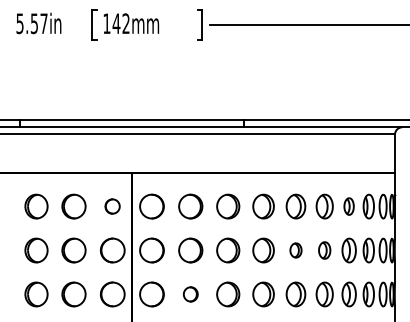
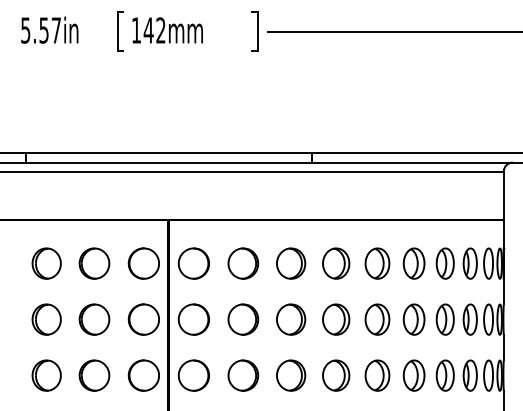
part: (112, 206) -> (143, 263), size x1.67
part: (348, 206) -> (444, 263), size x1.43
part: (296, 250) -> (377, 319), size x1.67
part: (324, 250) -> (413, 319), size x1.43
part: (190, 294) -> (243, 375), size x1.67

